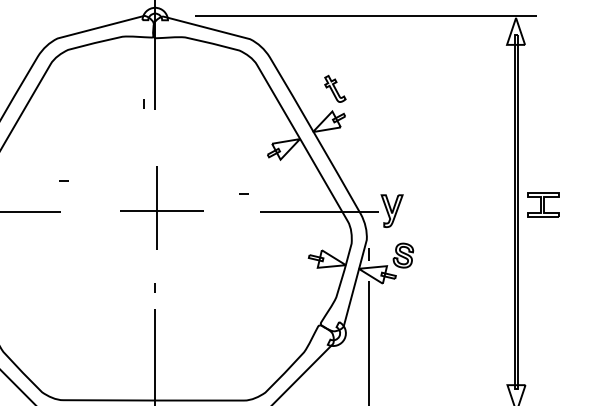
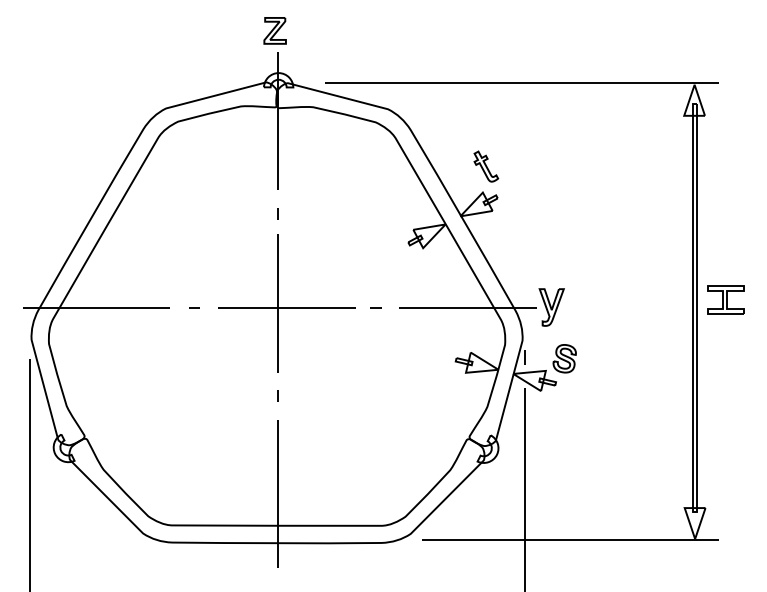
line: (143, 103) -> (277, 213), moved
curve: (64, 180) -> (194, 307), moved
line: (243, 193) -> (375, 307), moved
part: (162, 207) -> (286, 303), size x1.43

